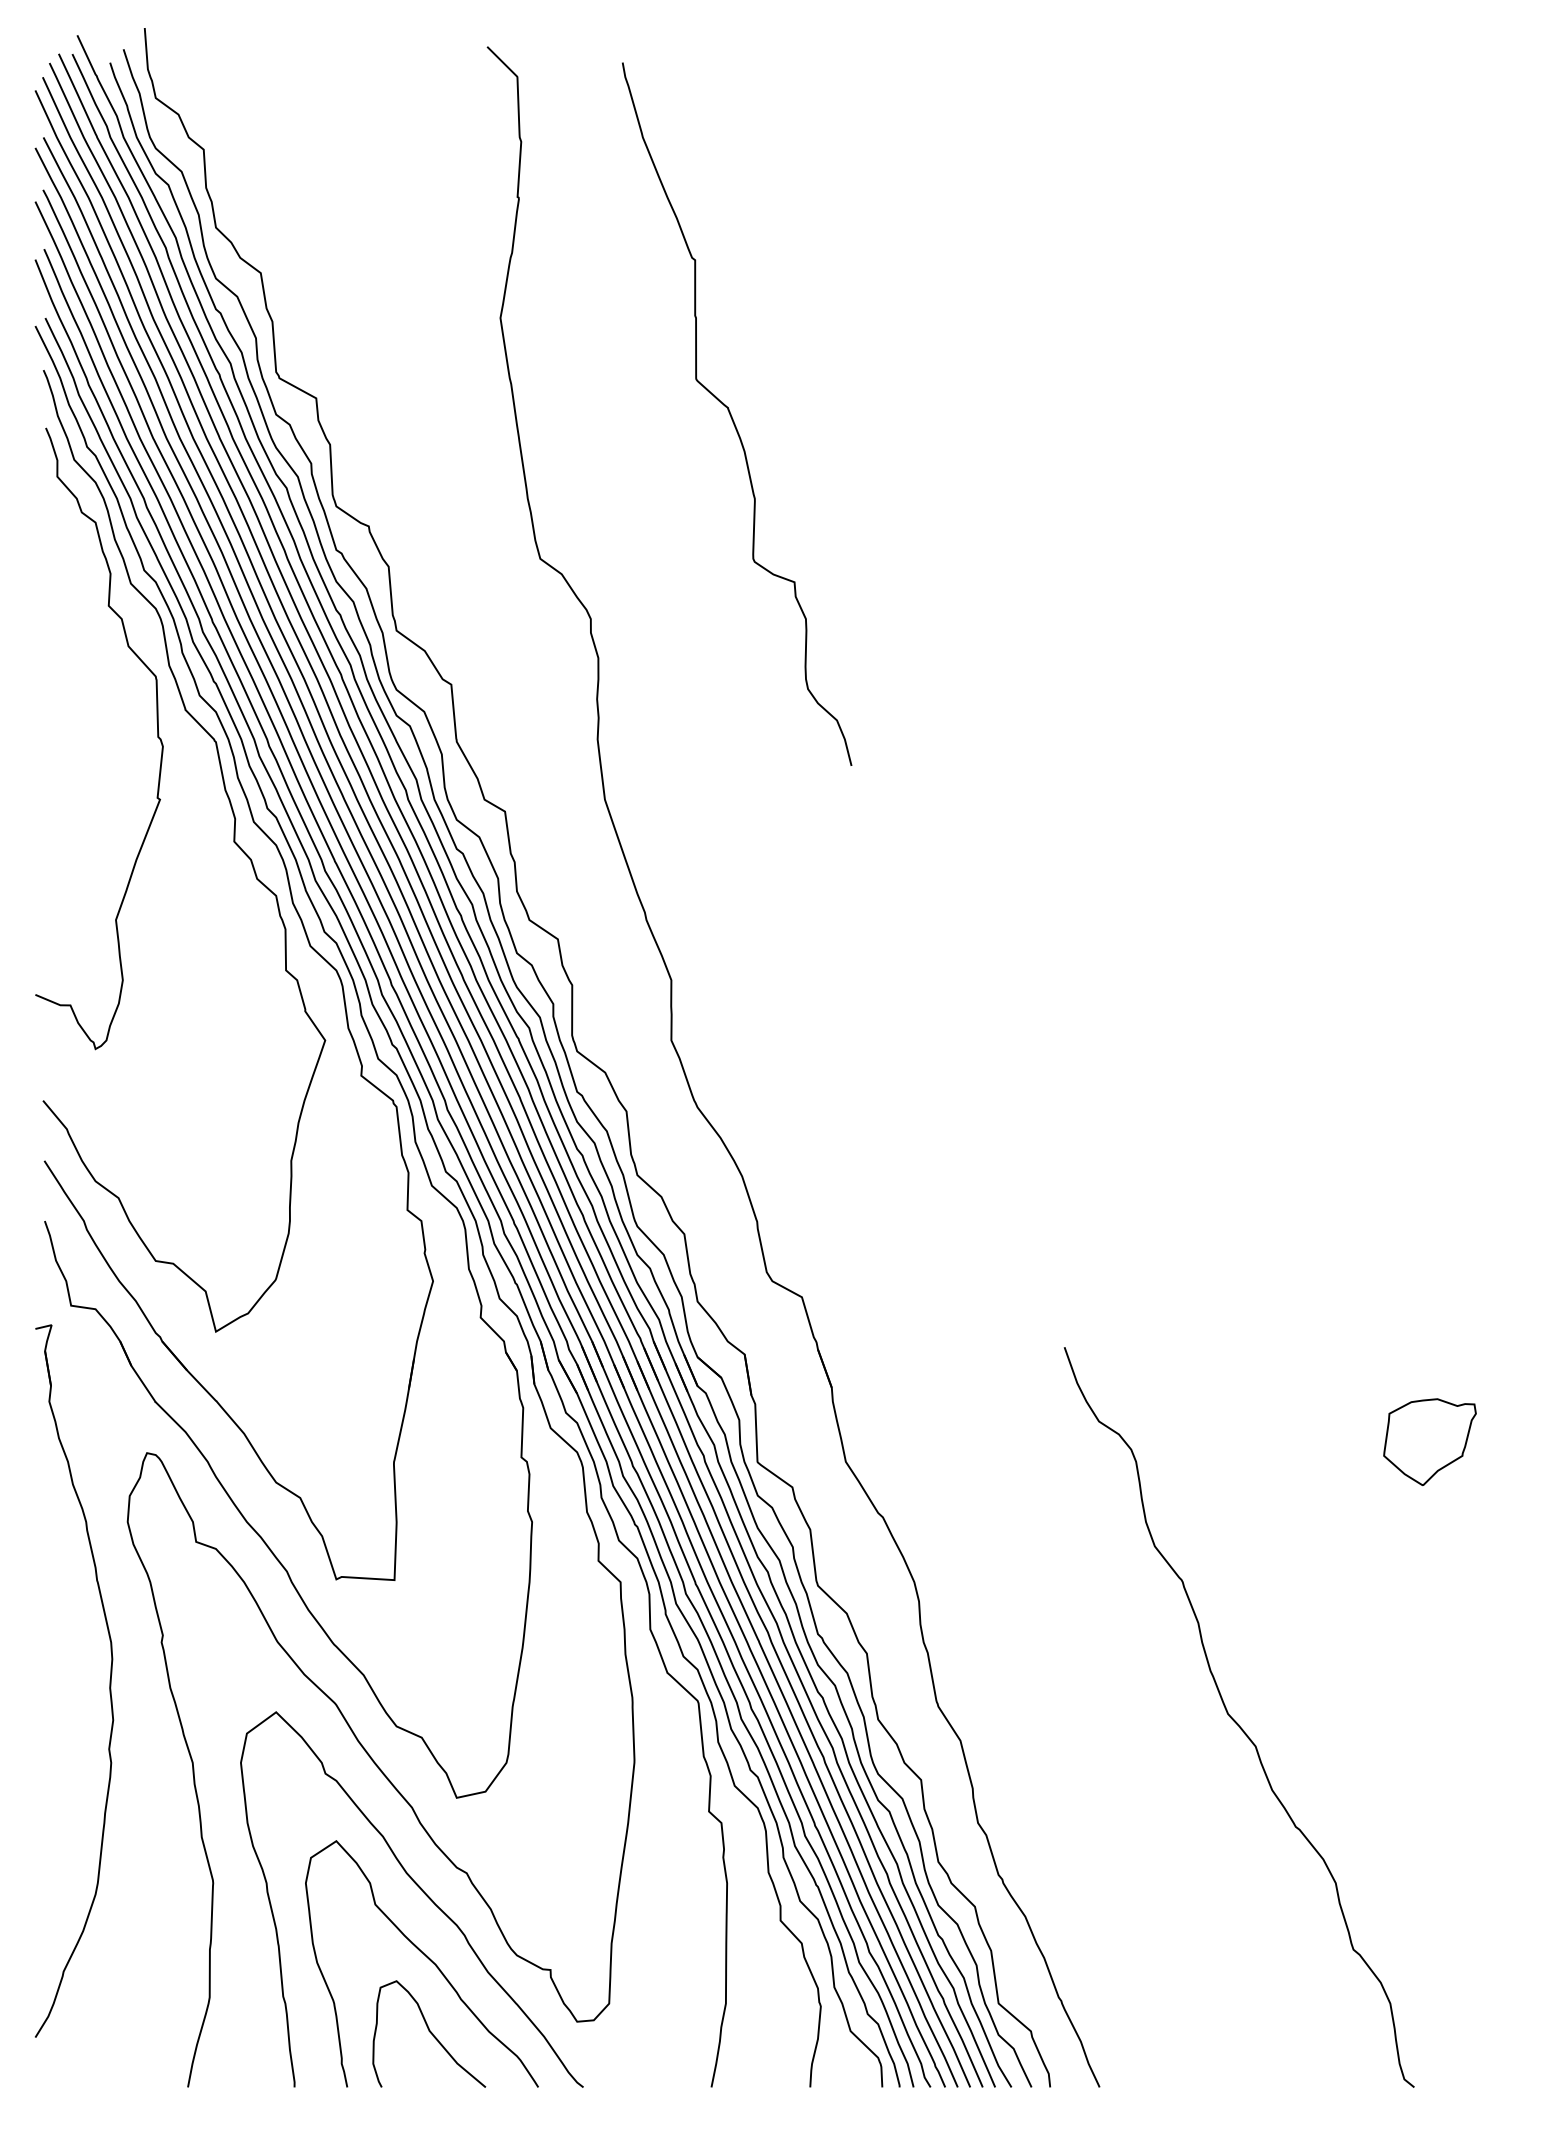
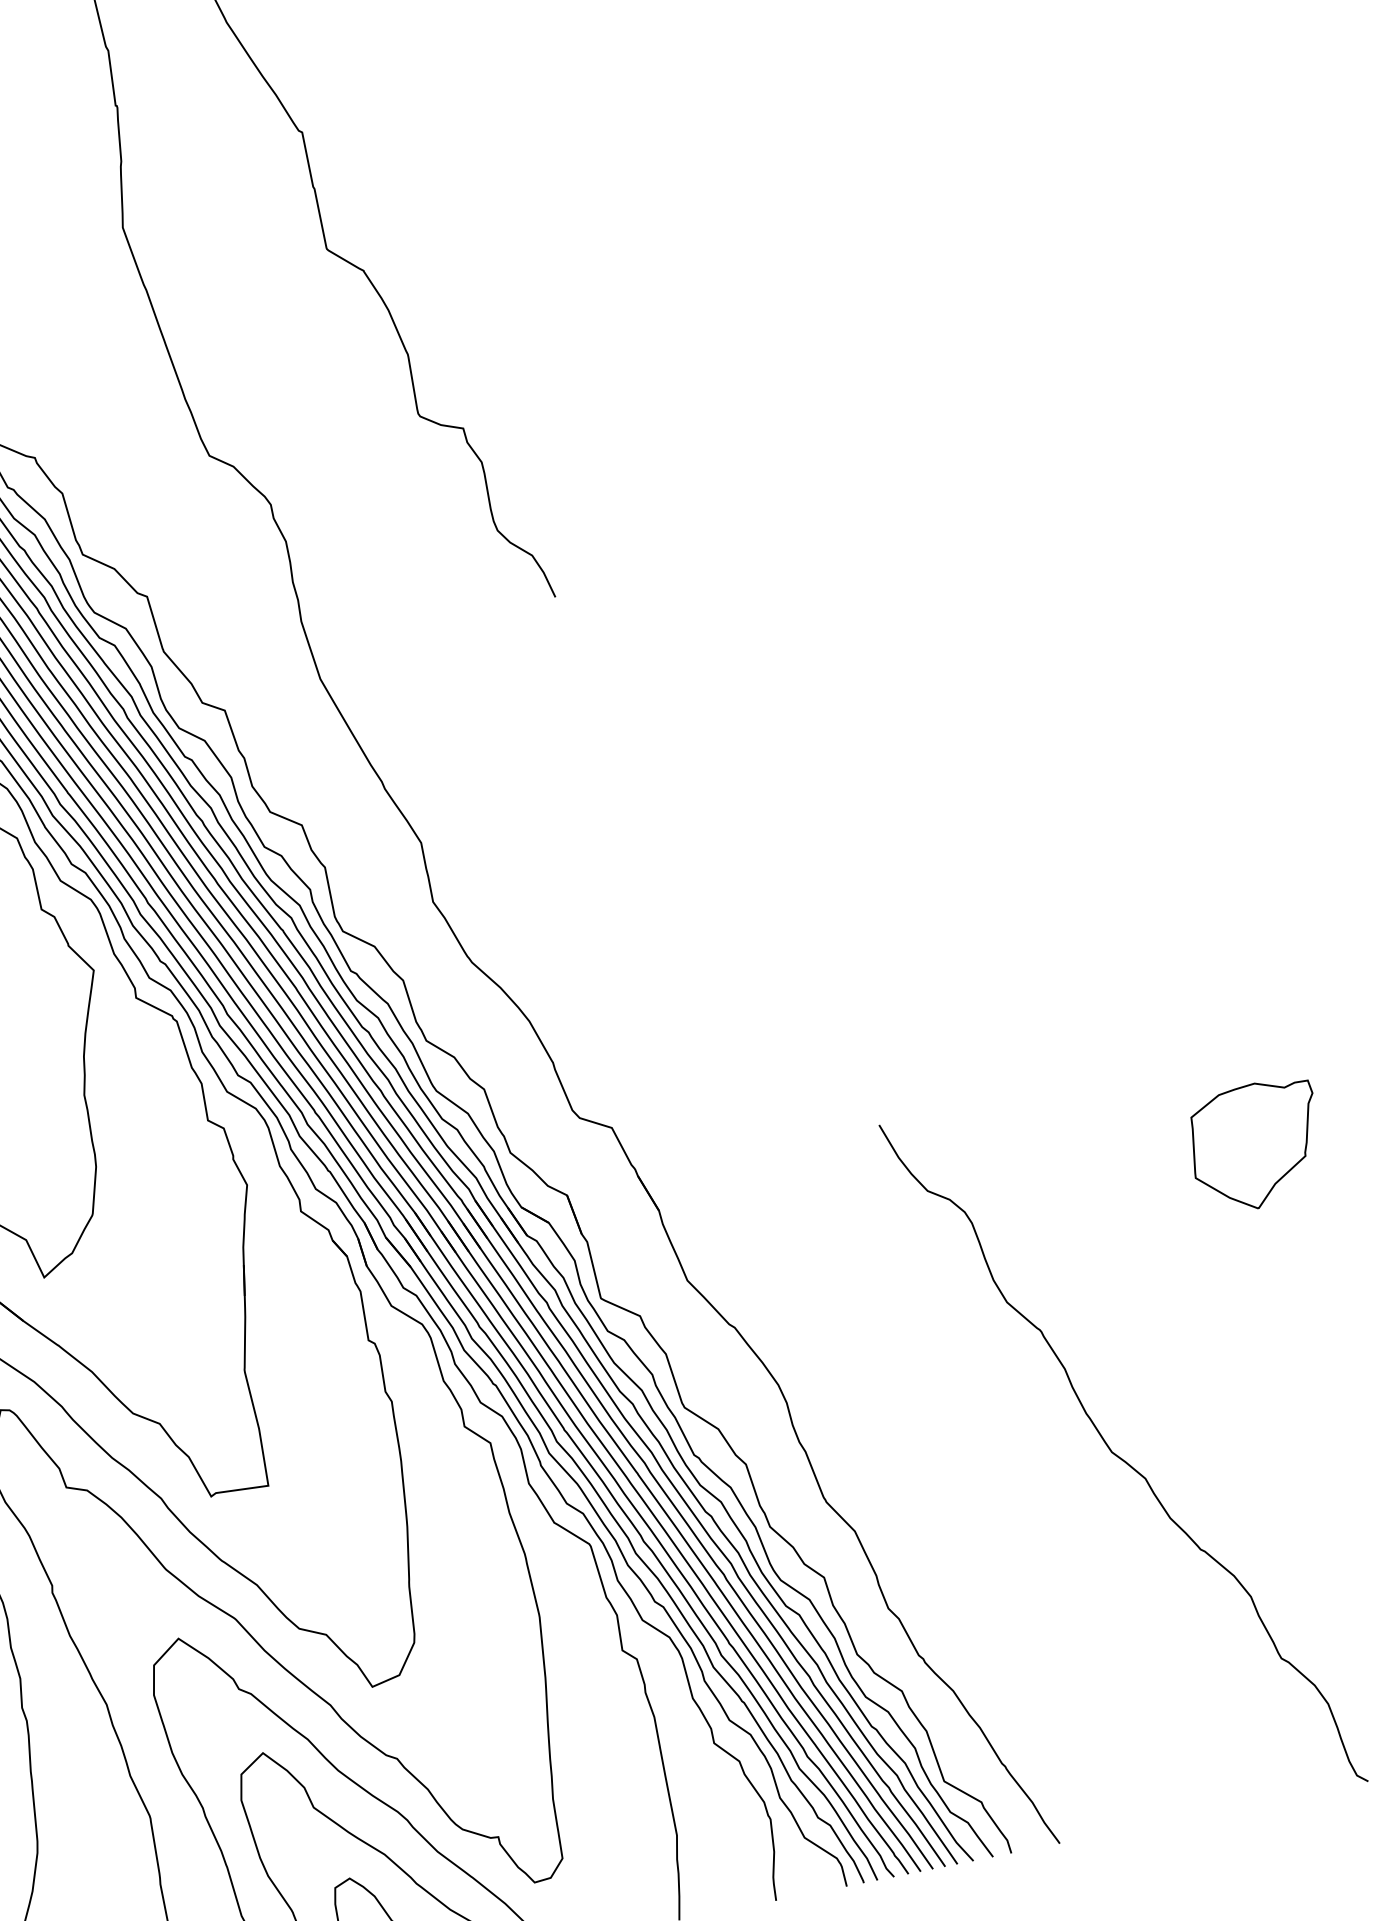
part: (1429, 1441) -> (1255, 1145), size x1.43

